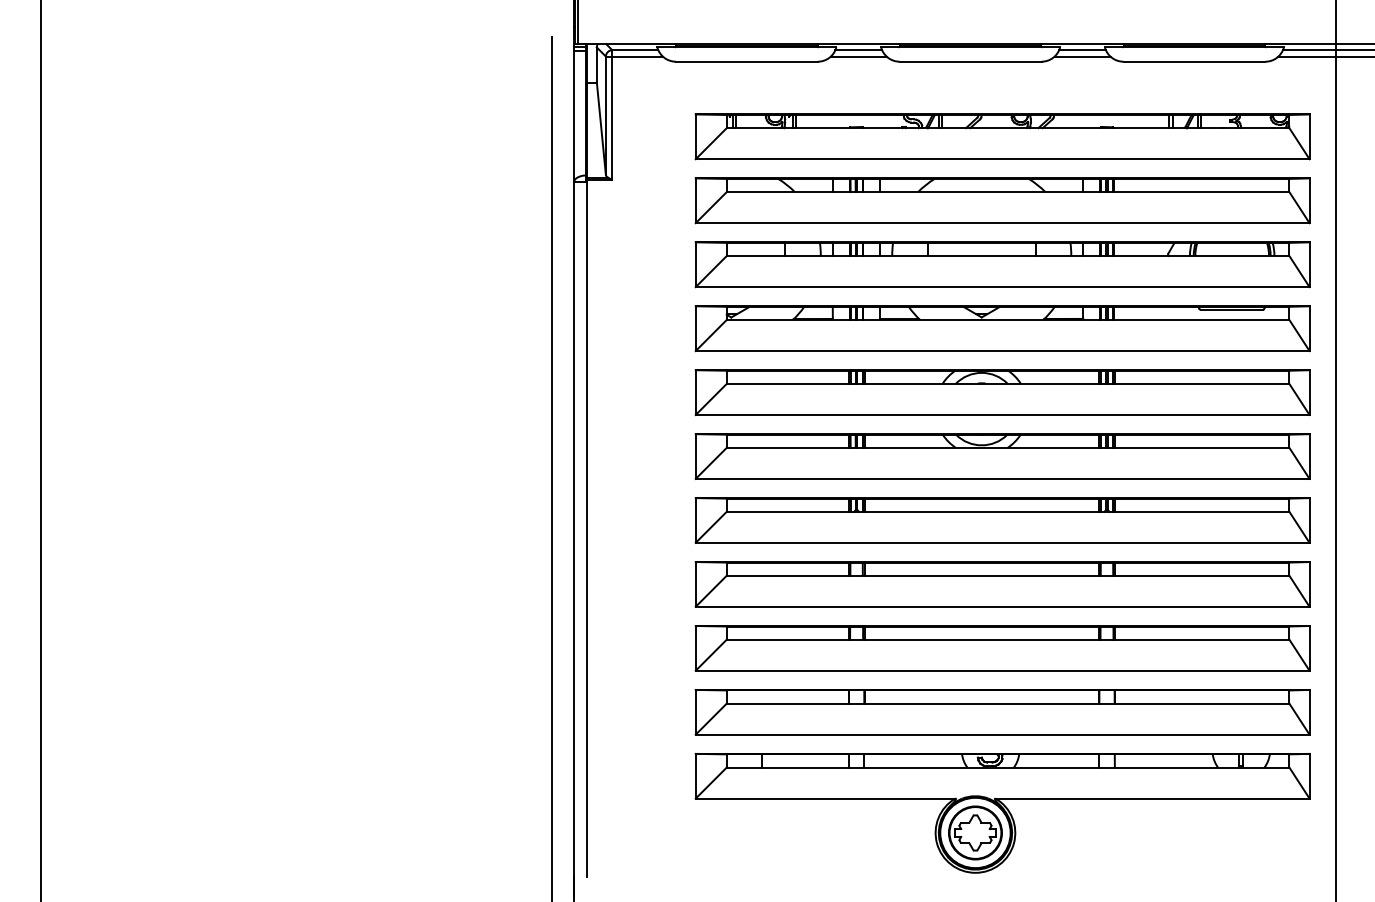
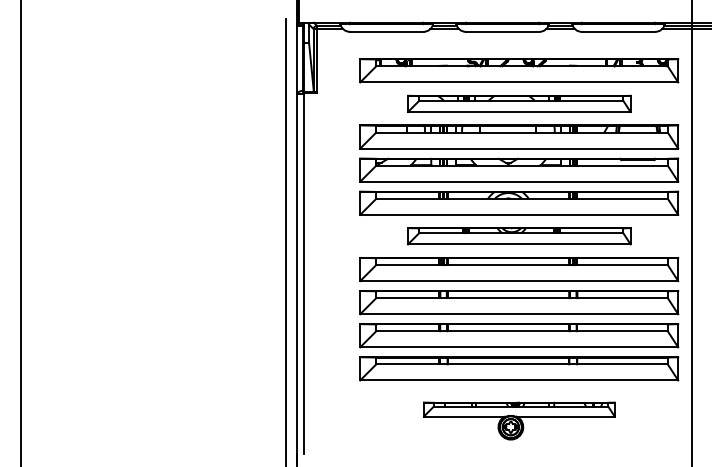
part: (1003, 200) -> (519, 103), size x0.7
part: (1003, 454) -> (519, 235), size x0.7
part: (1003, 812) -> (519, 420), size x0.6

